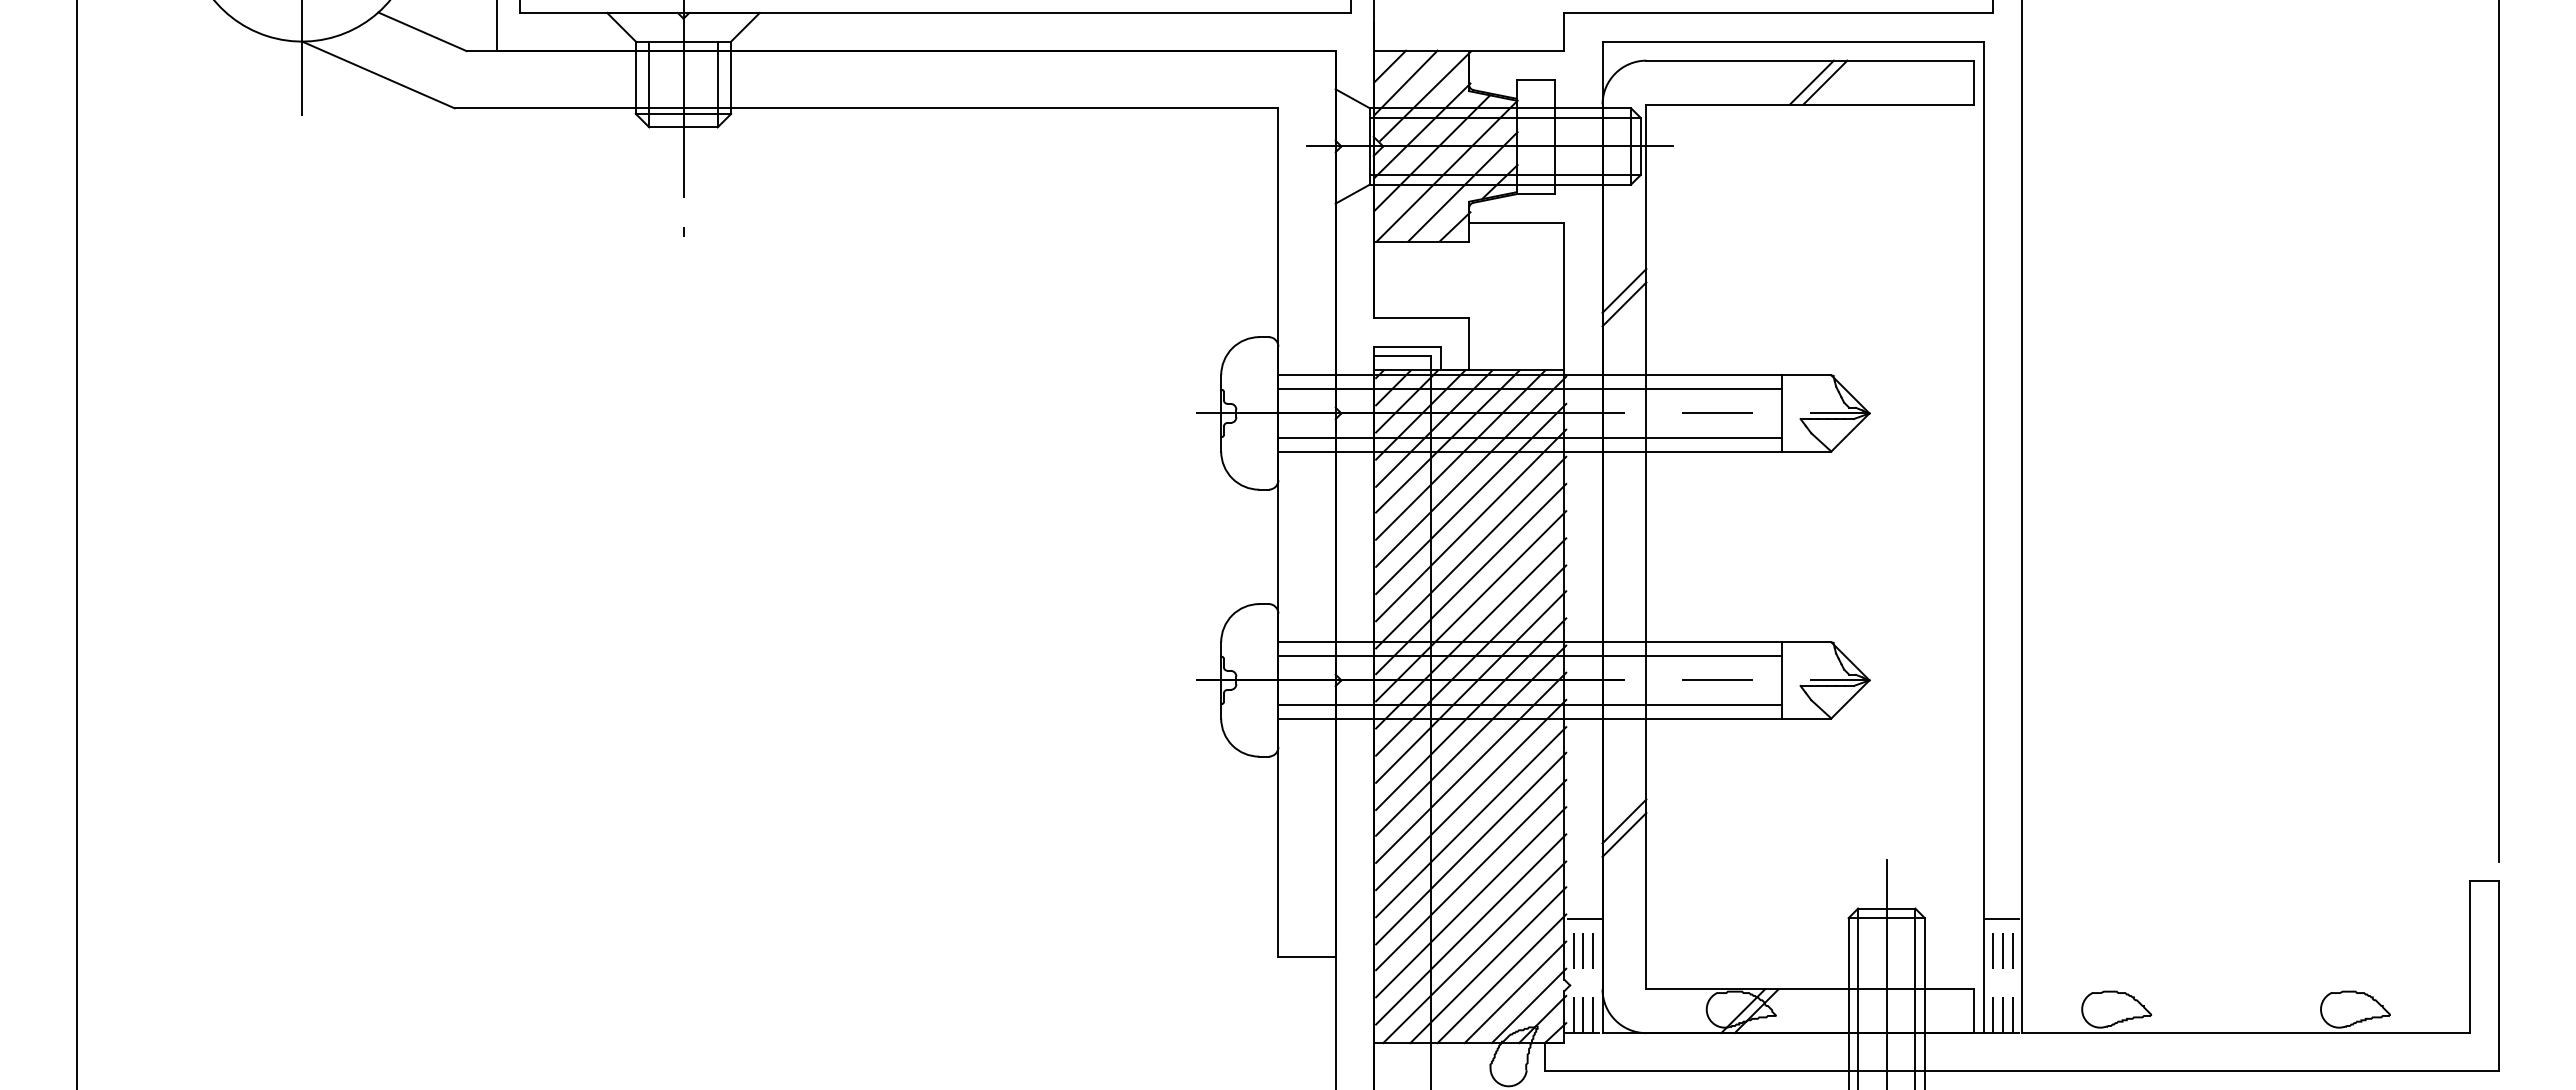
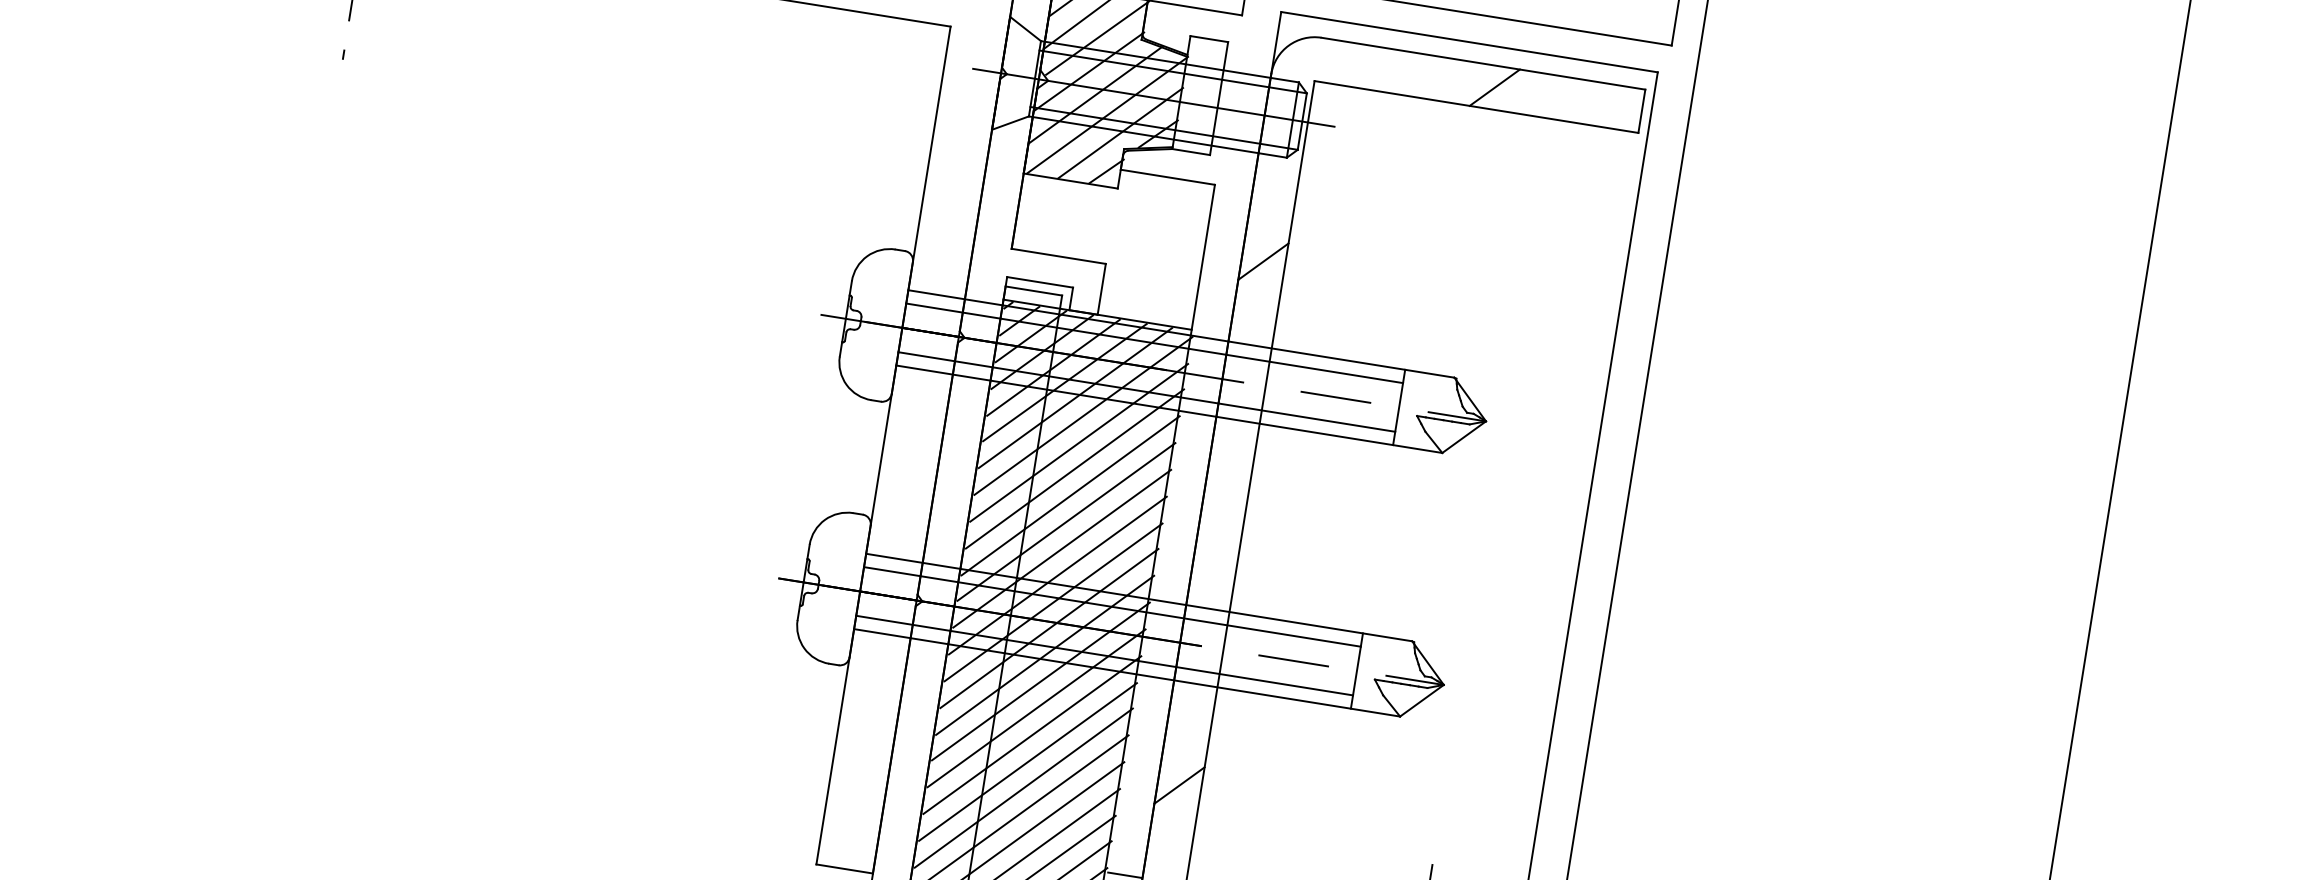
line: (1811, 82) -> (1481, 85), removed
line: (1624, 304) -> (1261, 275), removed
line: (1624, 834) -> (1177, 798), removed

